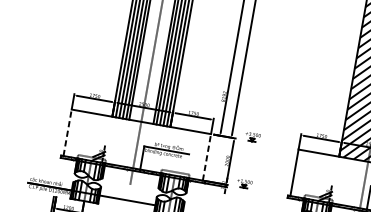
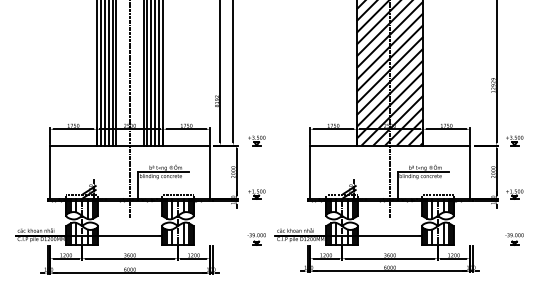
line: (67, 133) -> (50, 172), dashed -> solid
line: (206, 157) -> (209, 172), dashed -> solid

